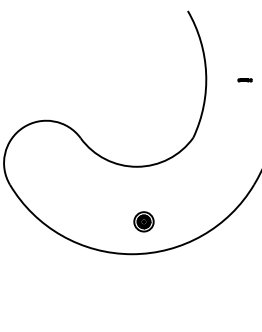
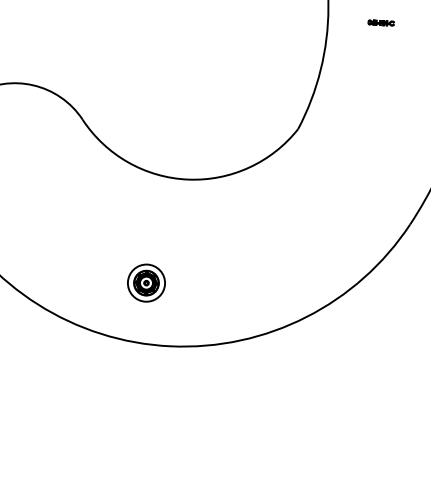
part: (244, 80) -> (380, 23), moved
part: (143, 221) -> (145, 282), moved

